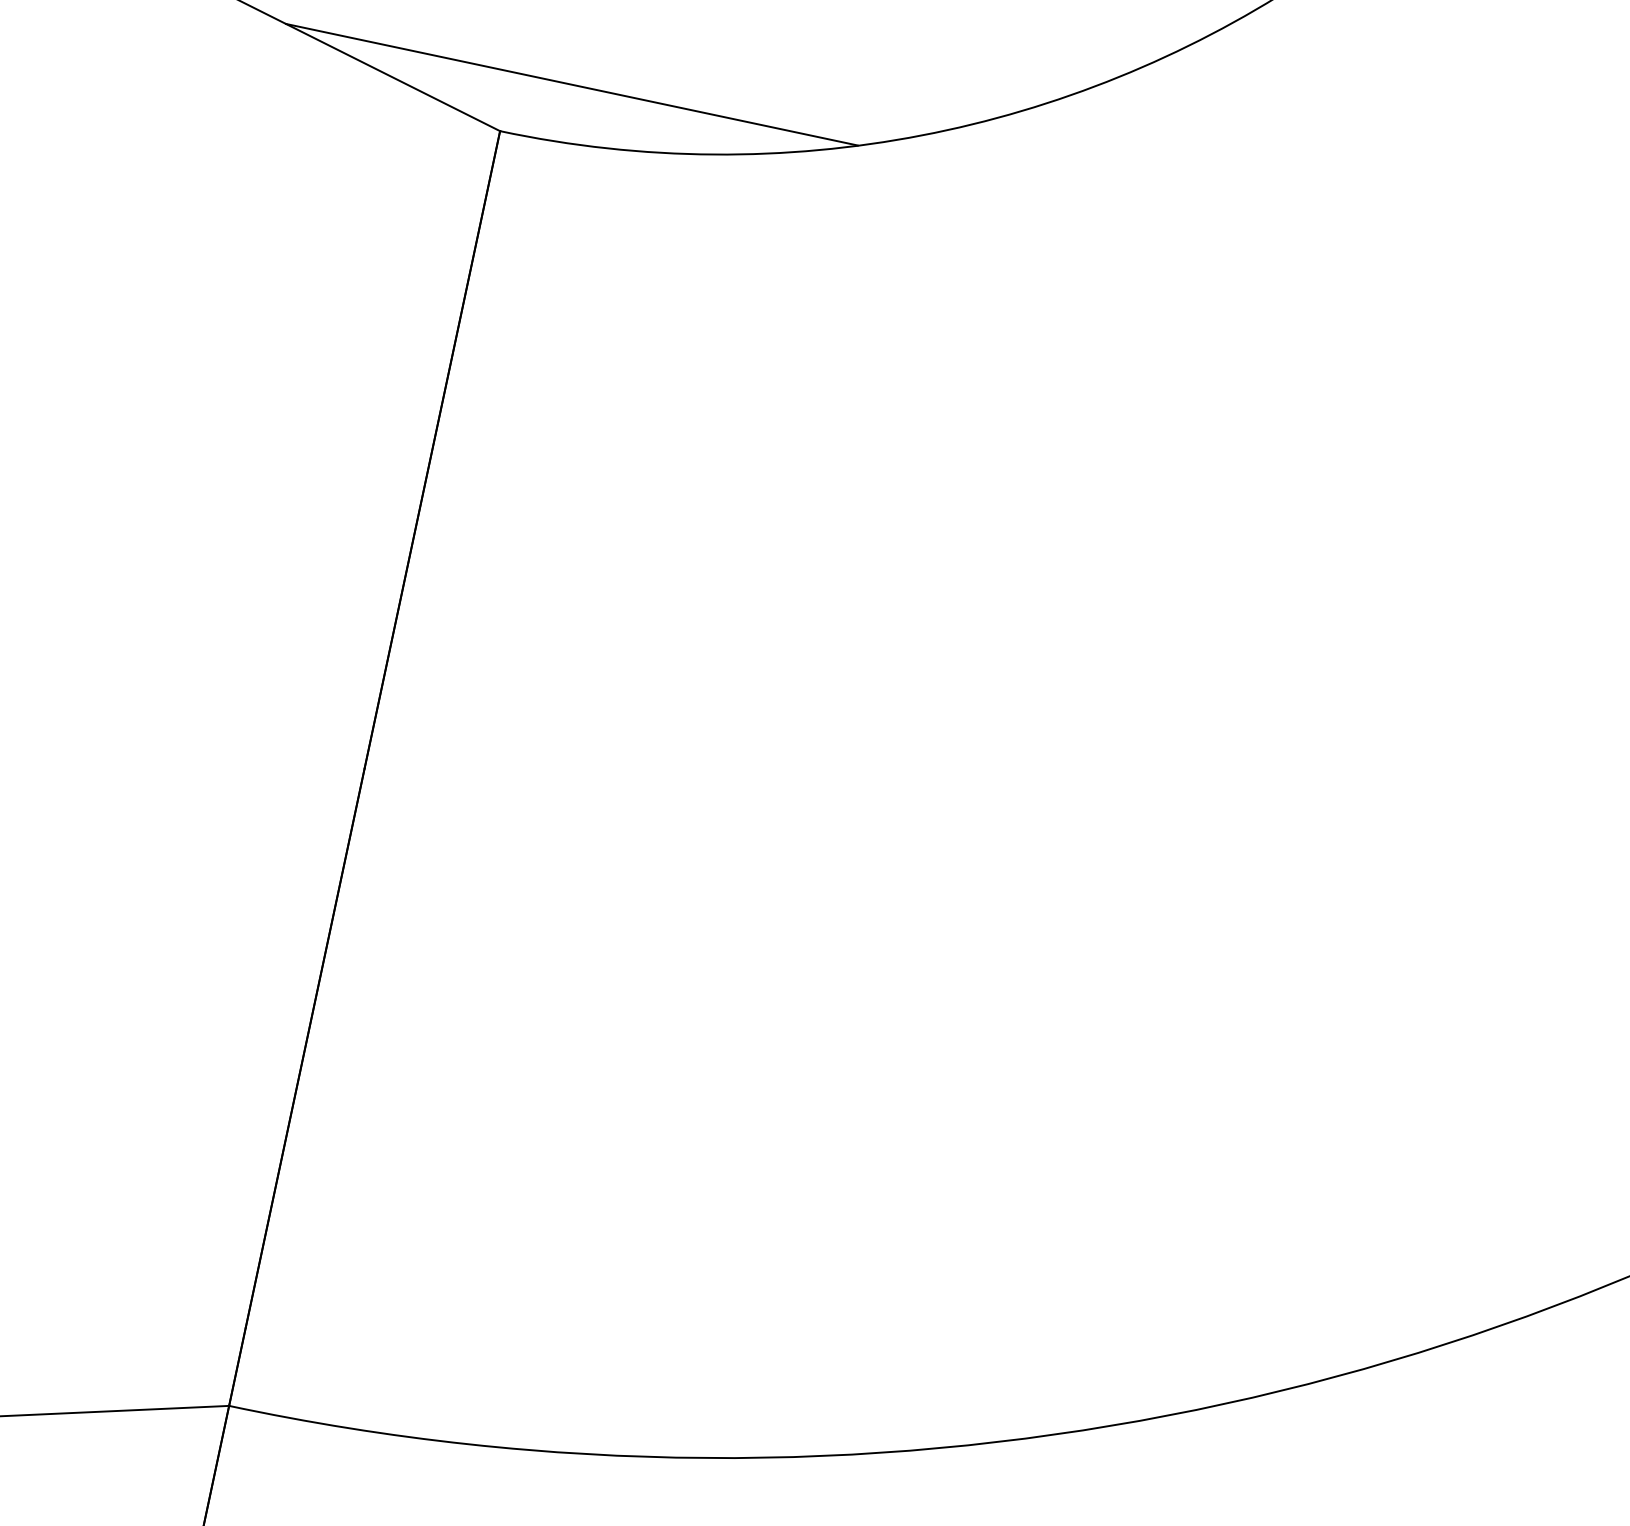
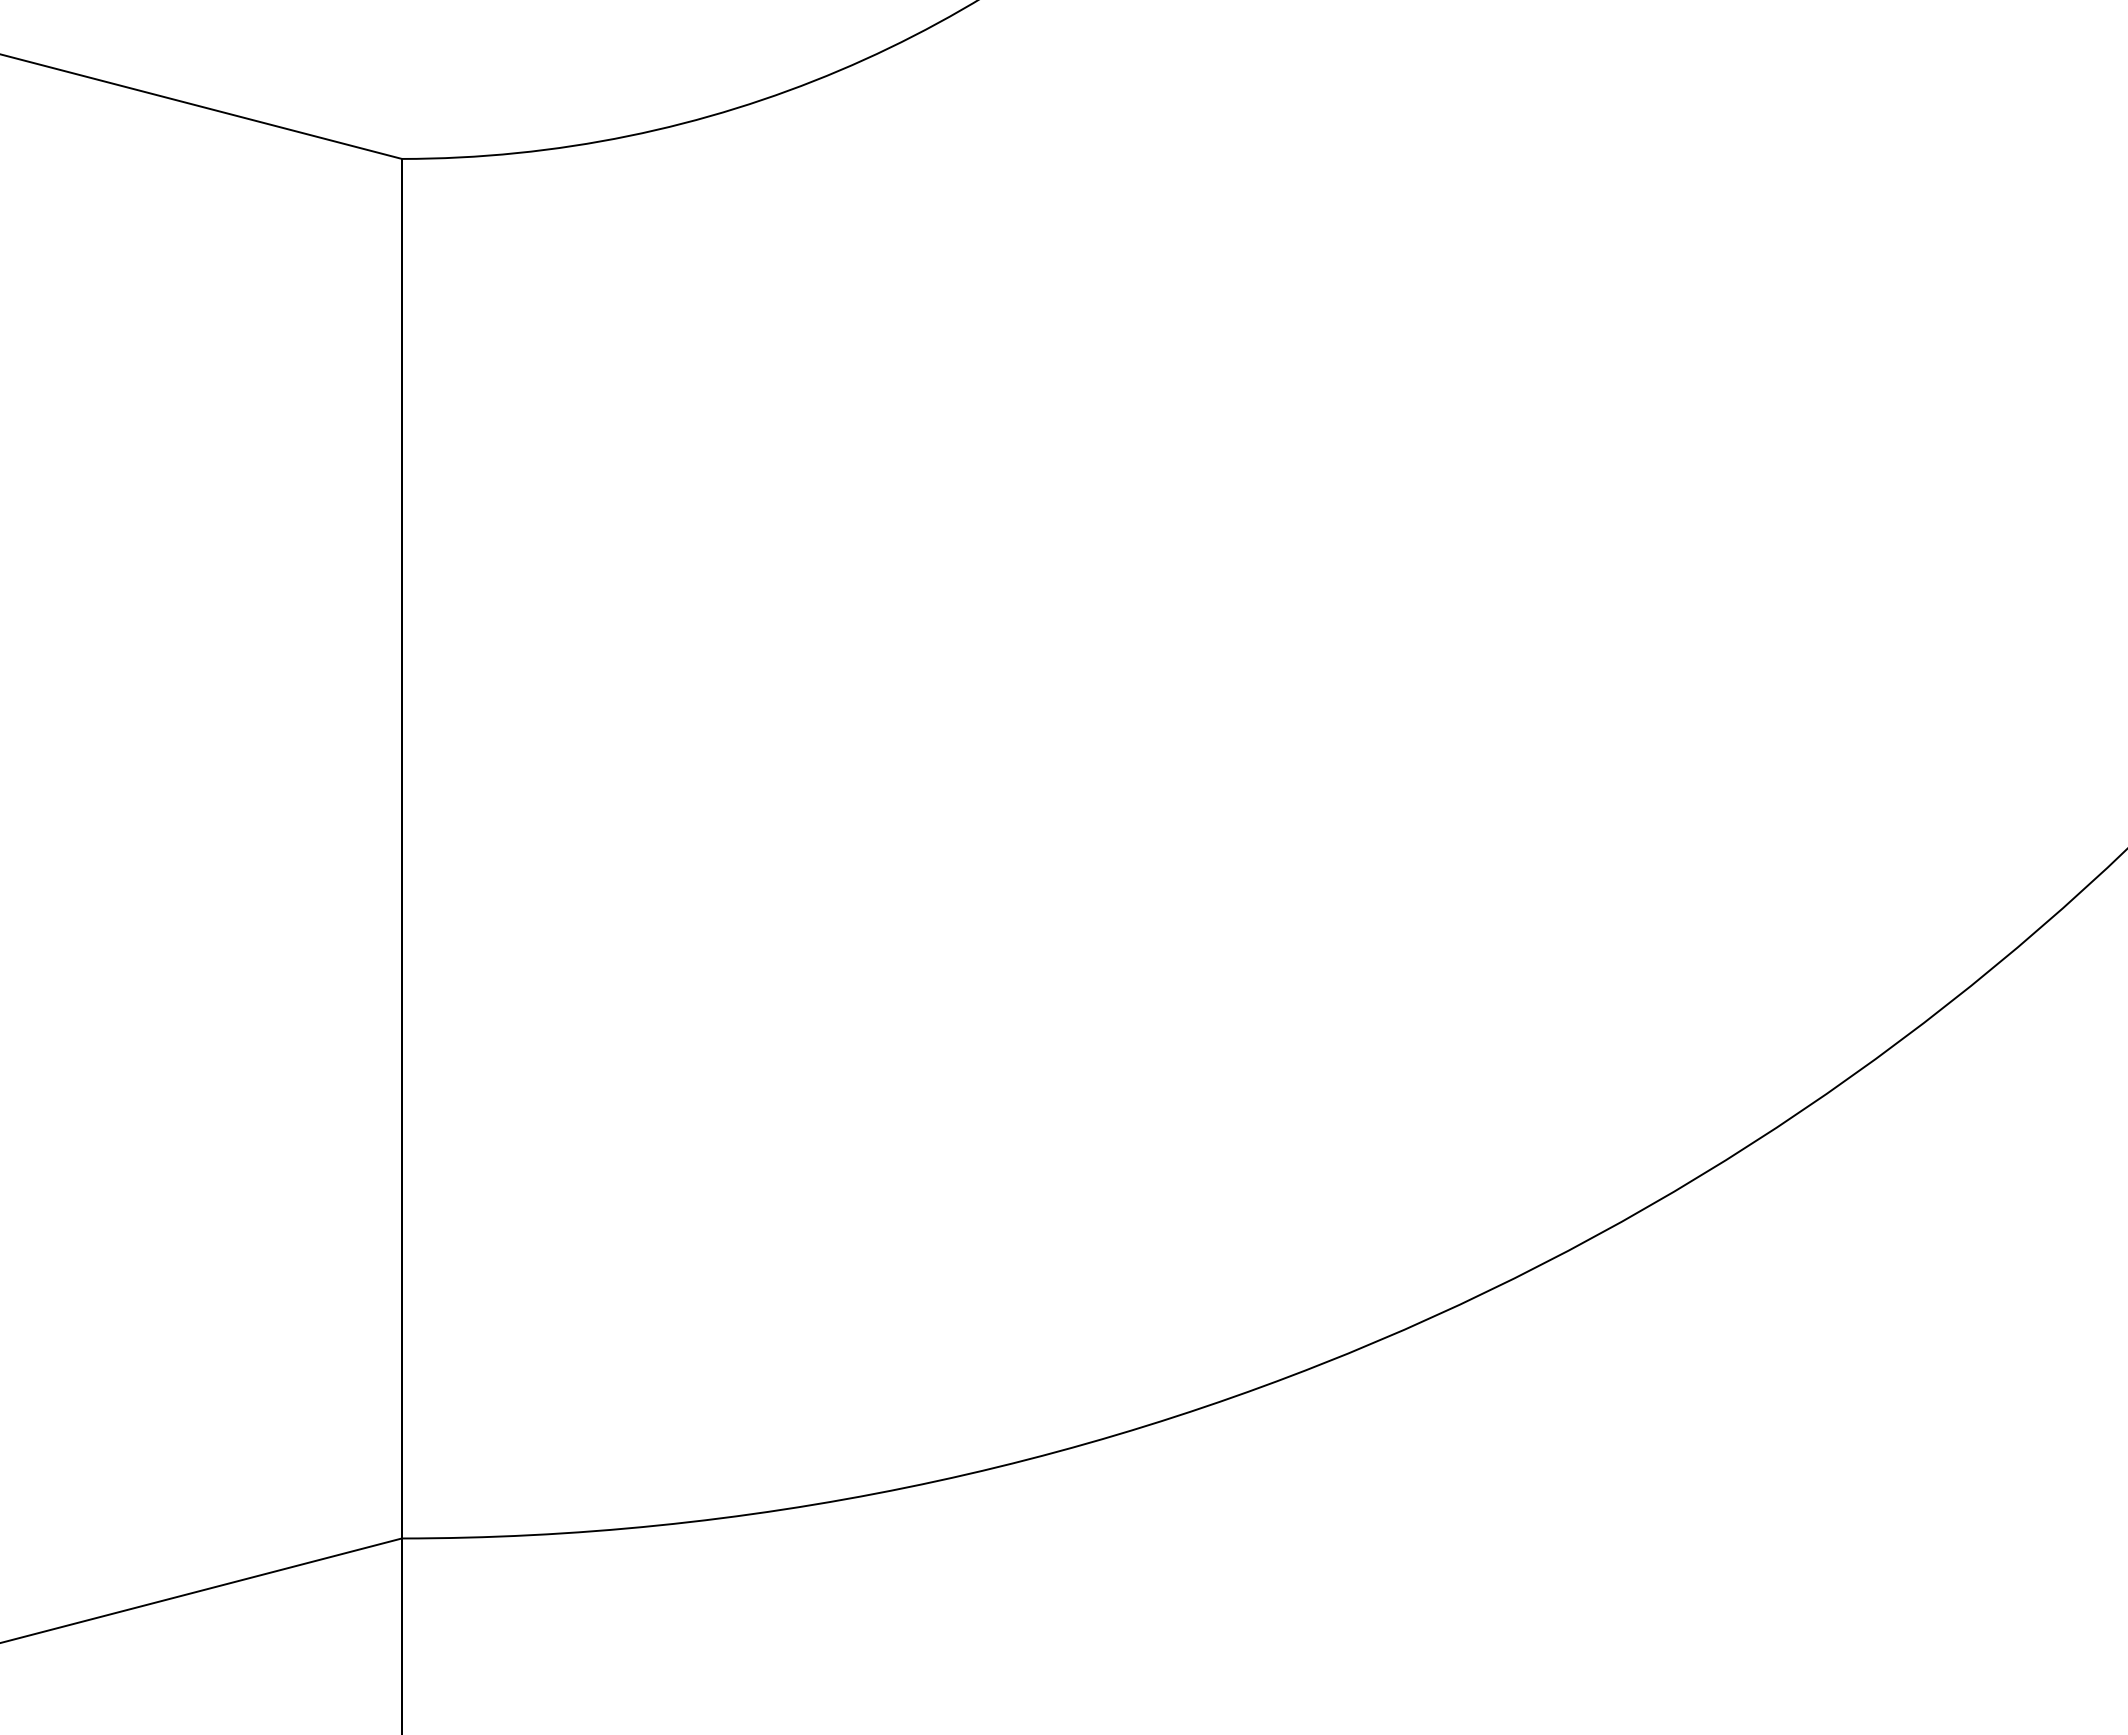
line: (571, 85) -> (465, 95), removed

